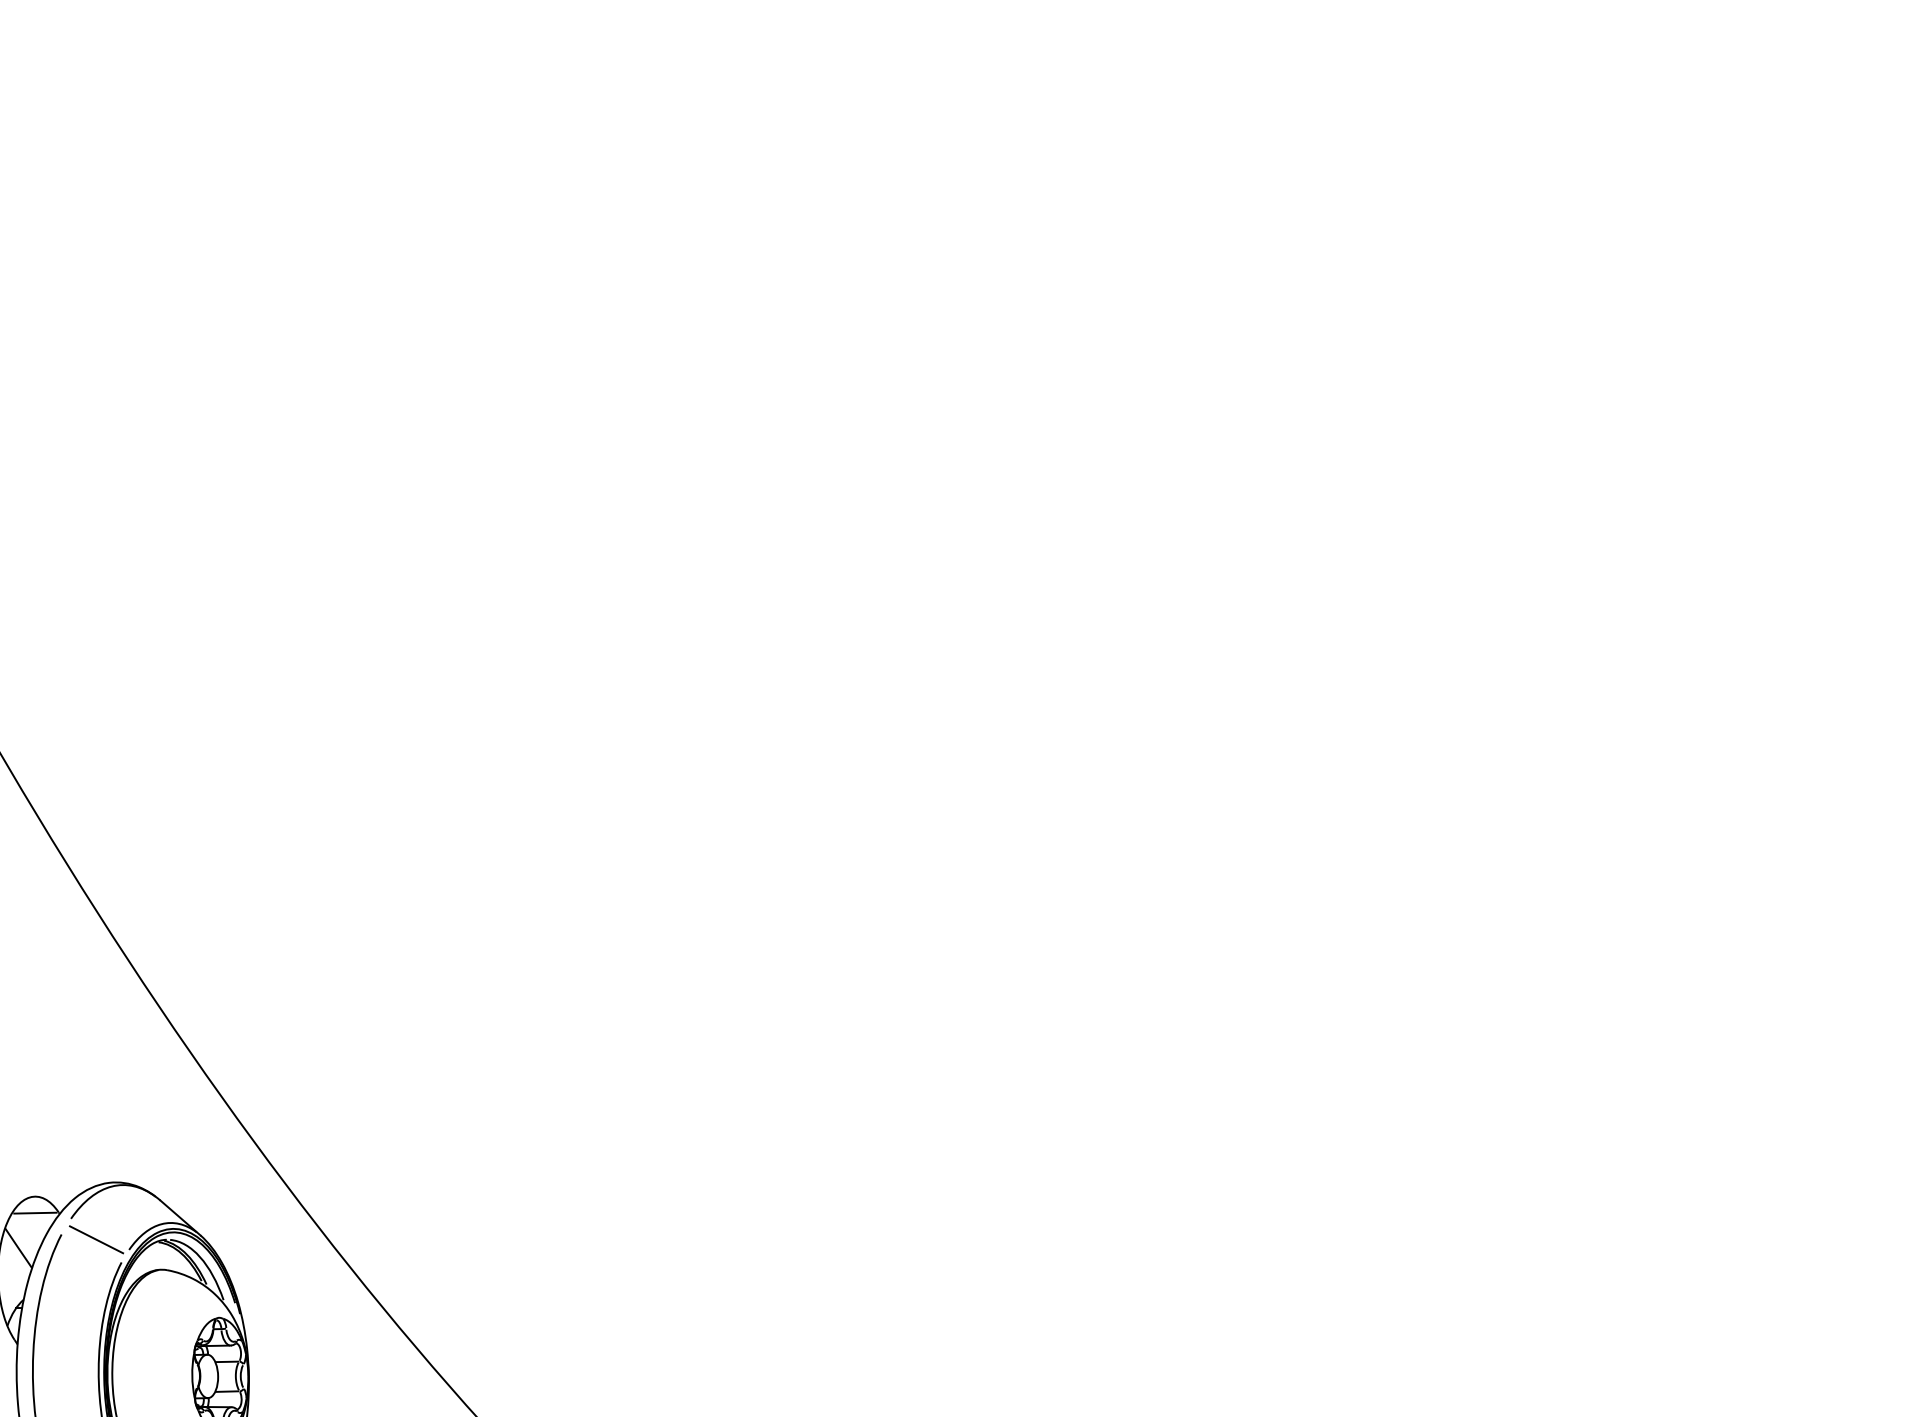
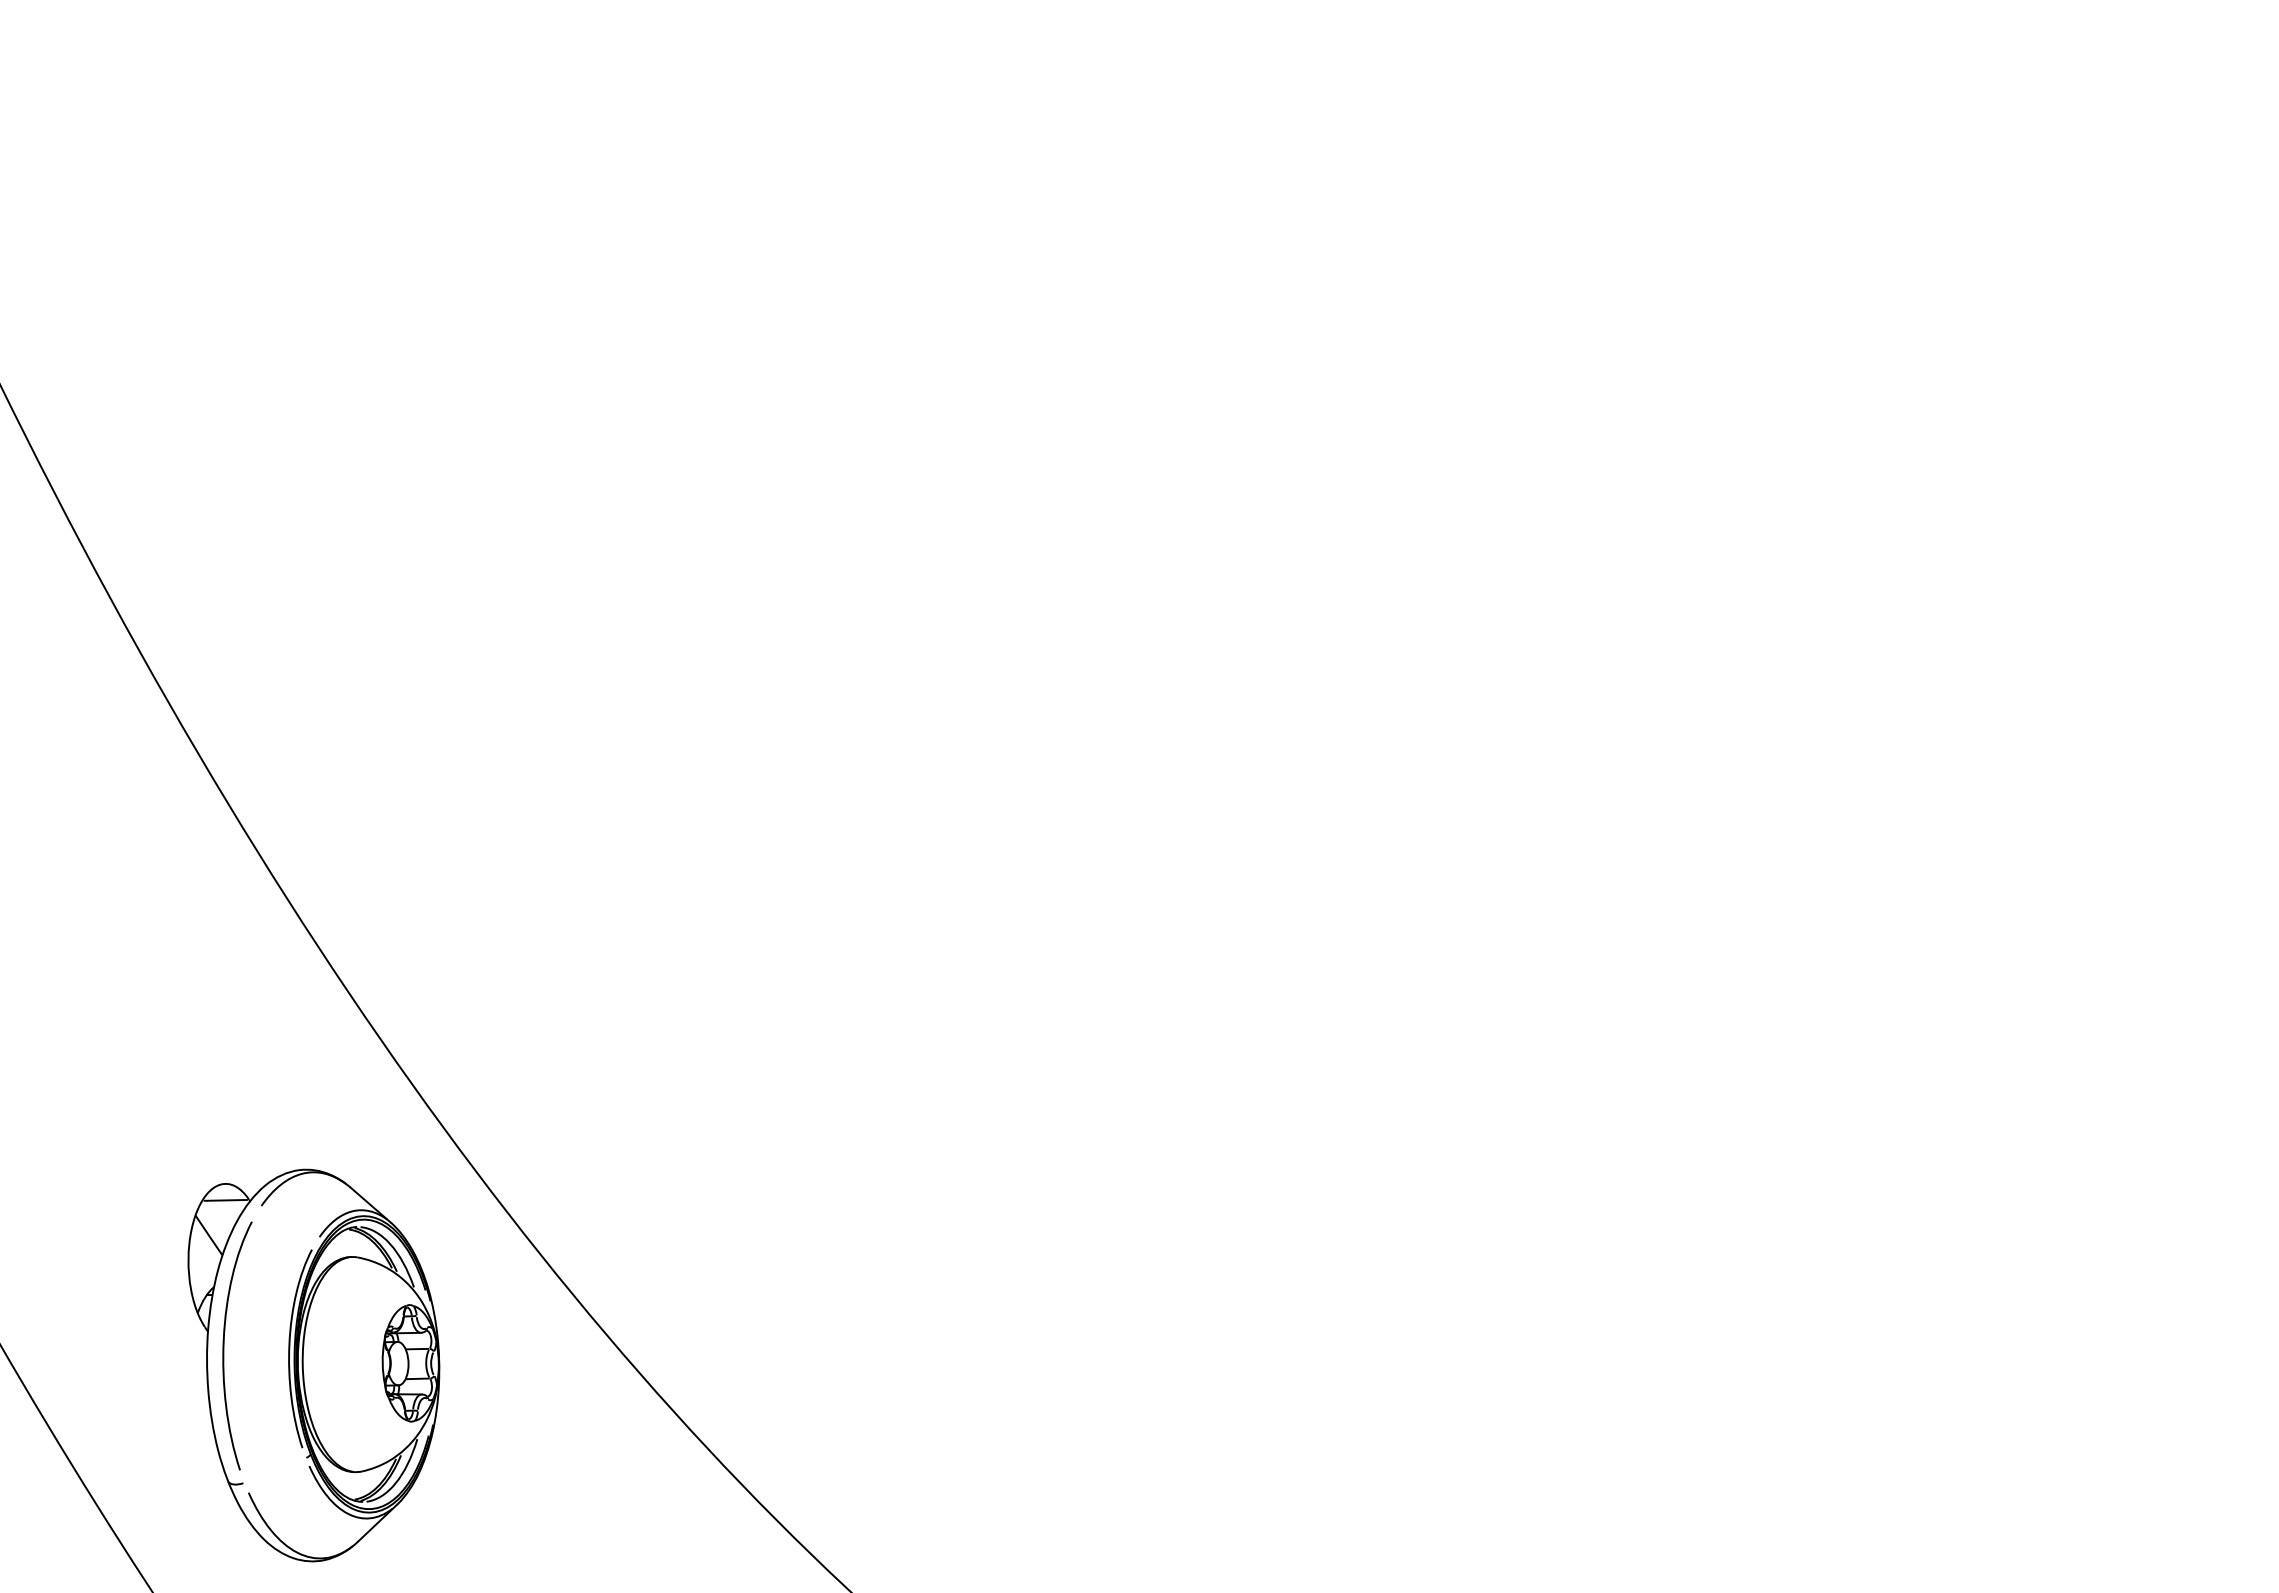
line: (96, 1239) -> (286, 1226), removed

